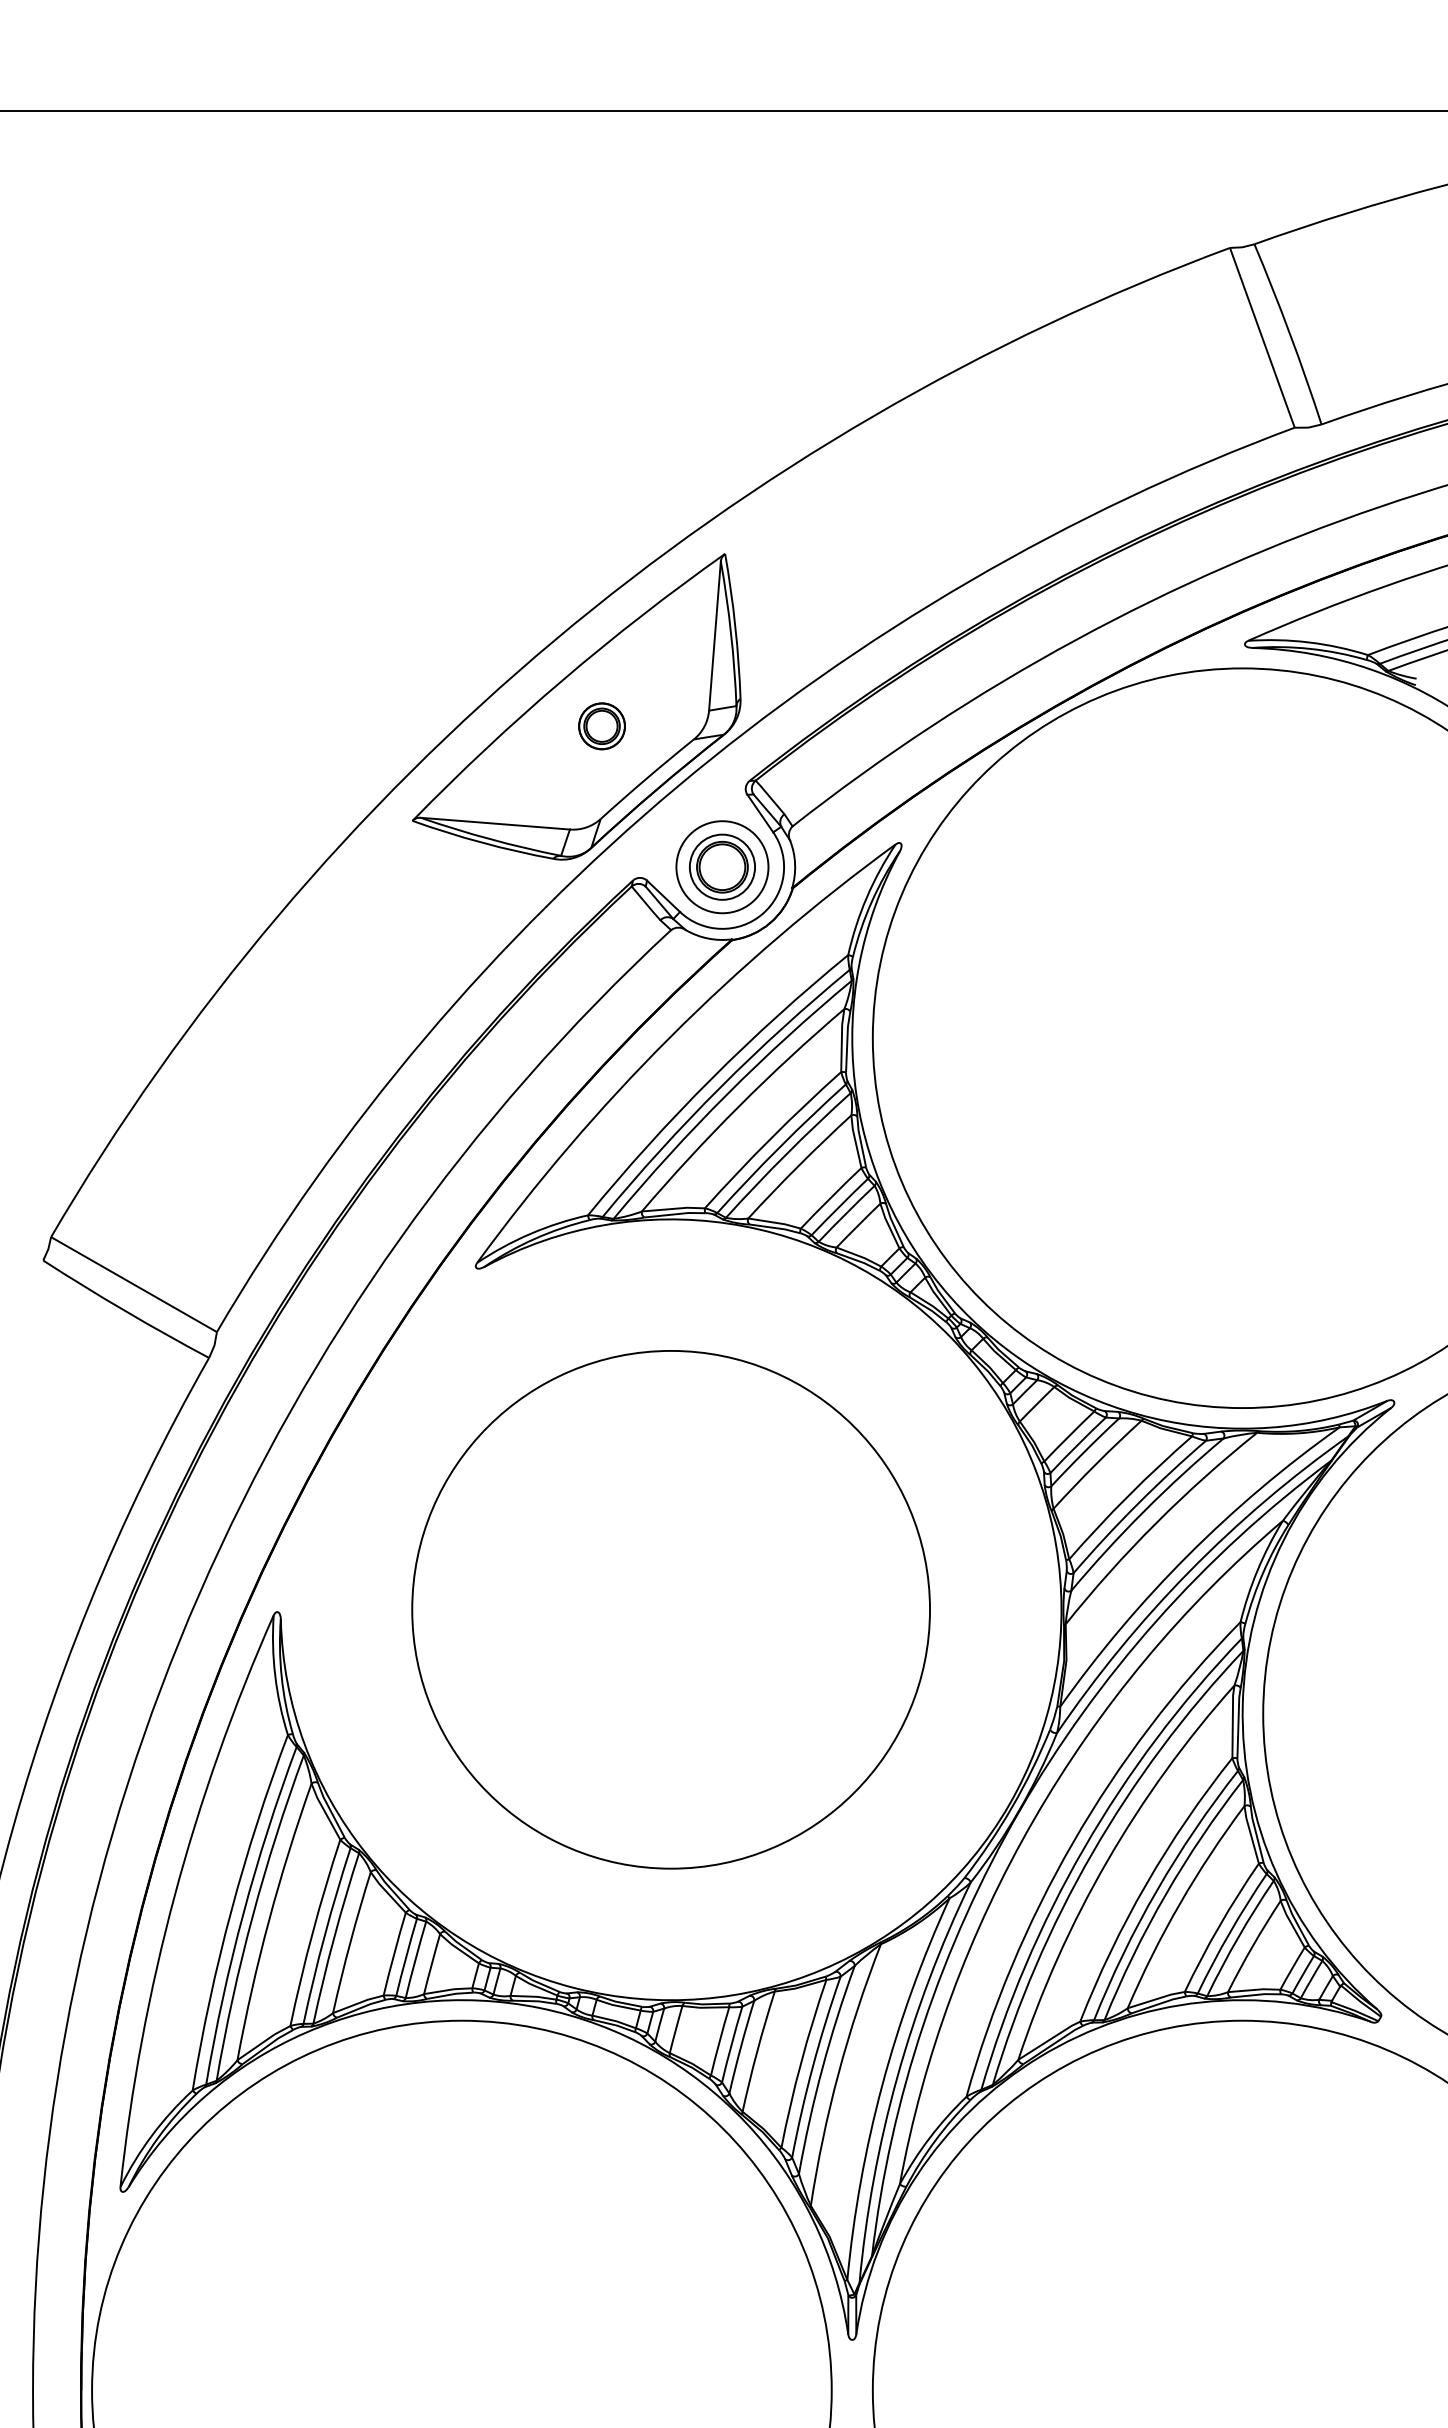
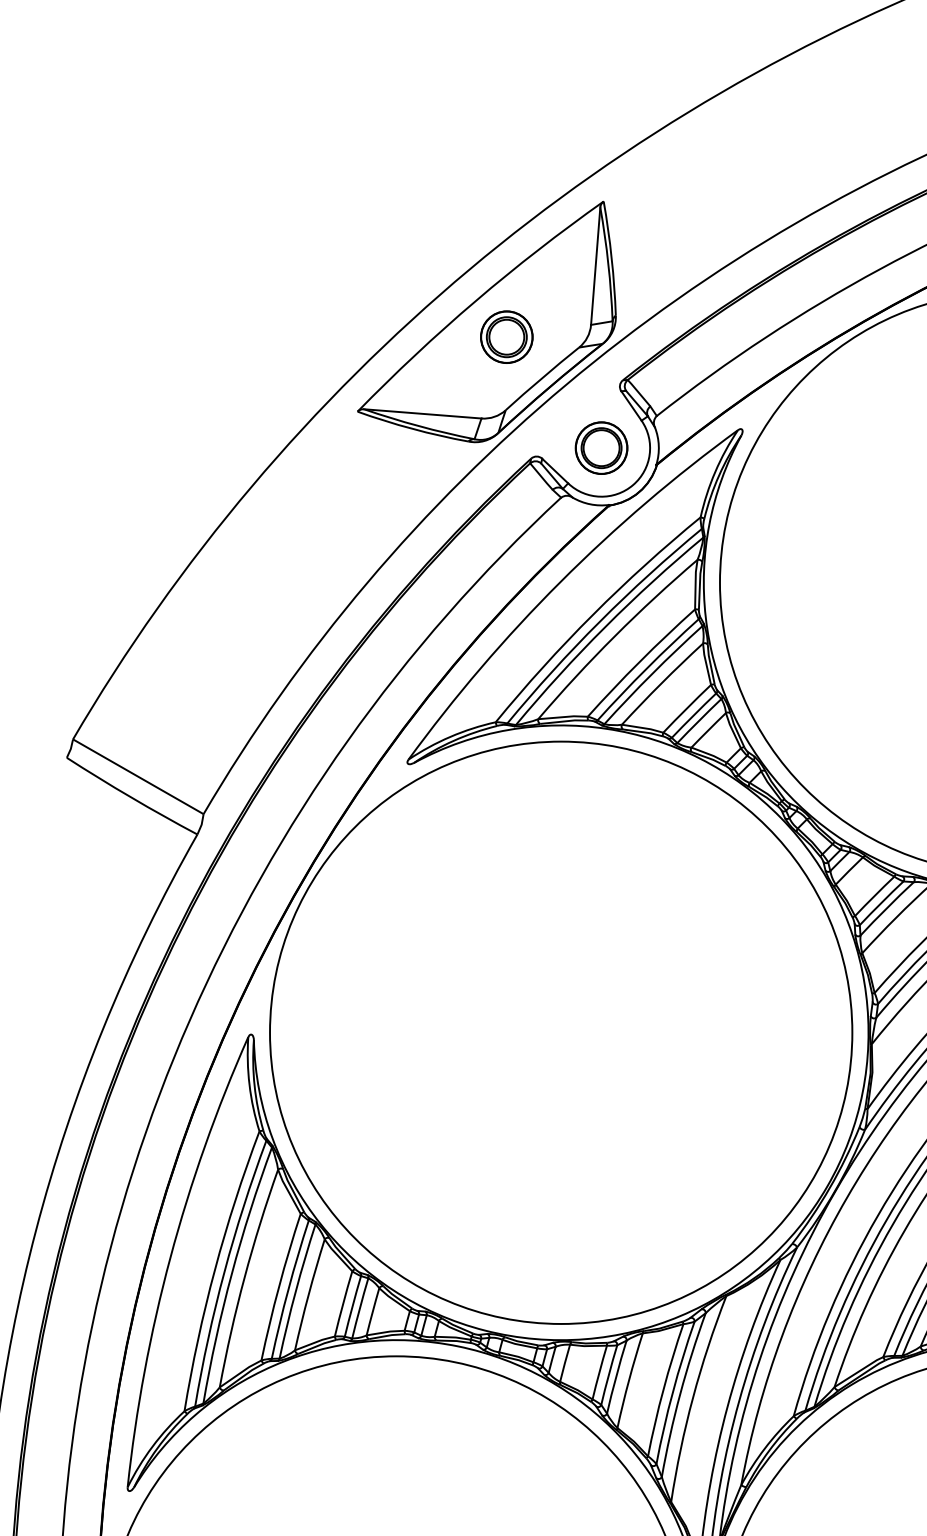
part: (601, 726) -> (506, 337), size x1.43
circle: (722, 867) -> (601, 448), size x0.71
circle: (670, 1609) -> (560, 1032), size x1.43

